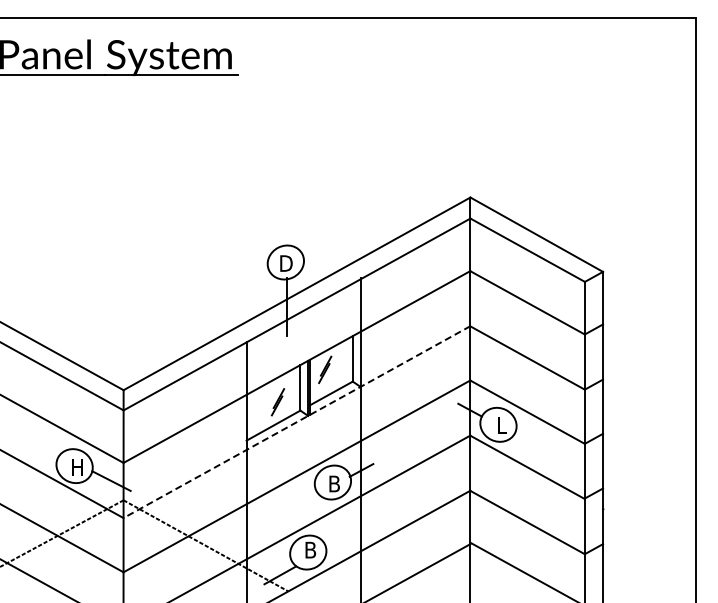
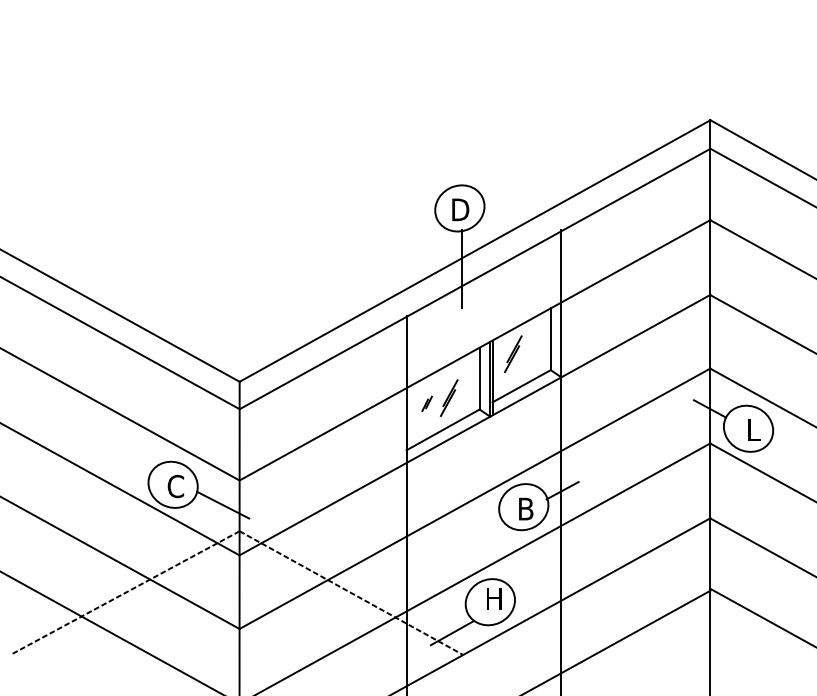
part: (261, 406) -> (426, 403), added
line: (296, 422) -> (474, 425), dashed -> solid
text: (76, 466) -> (175, 485), H -> C
text: (310, 549) -> (493, 598), B -> H

